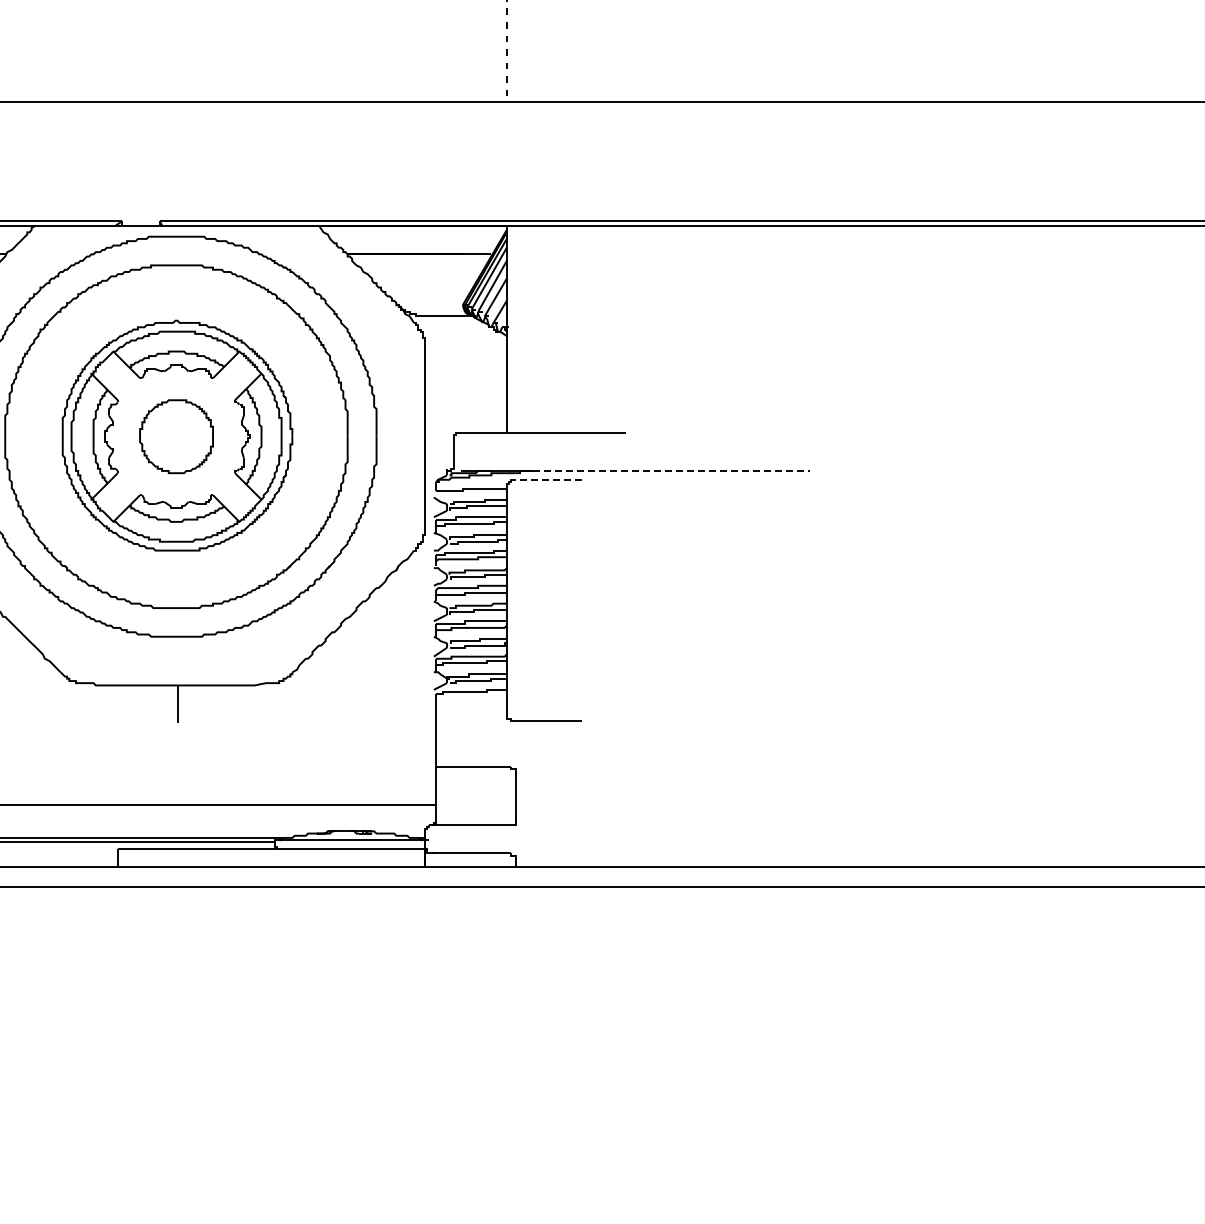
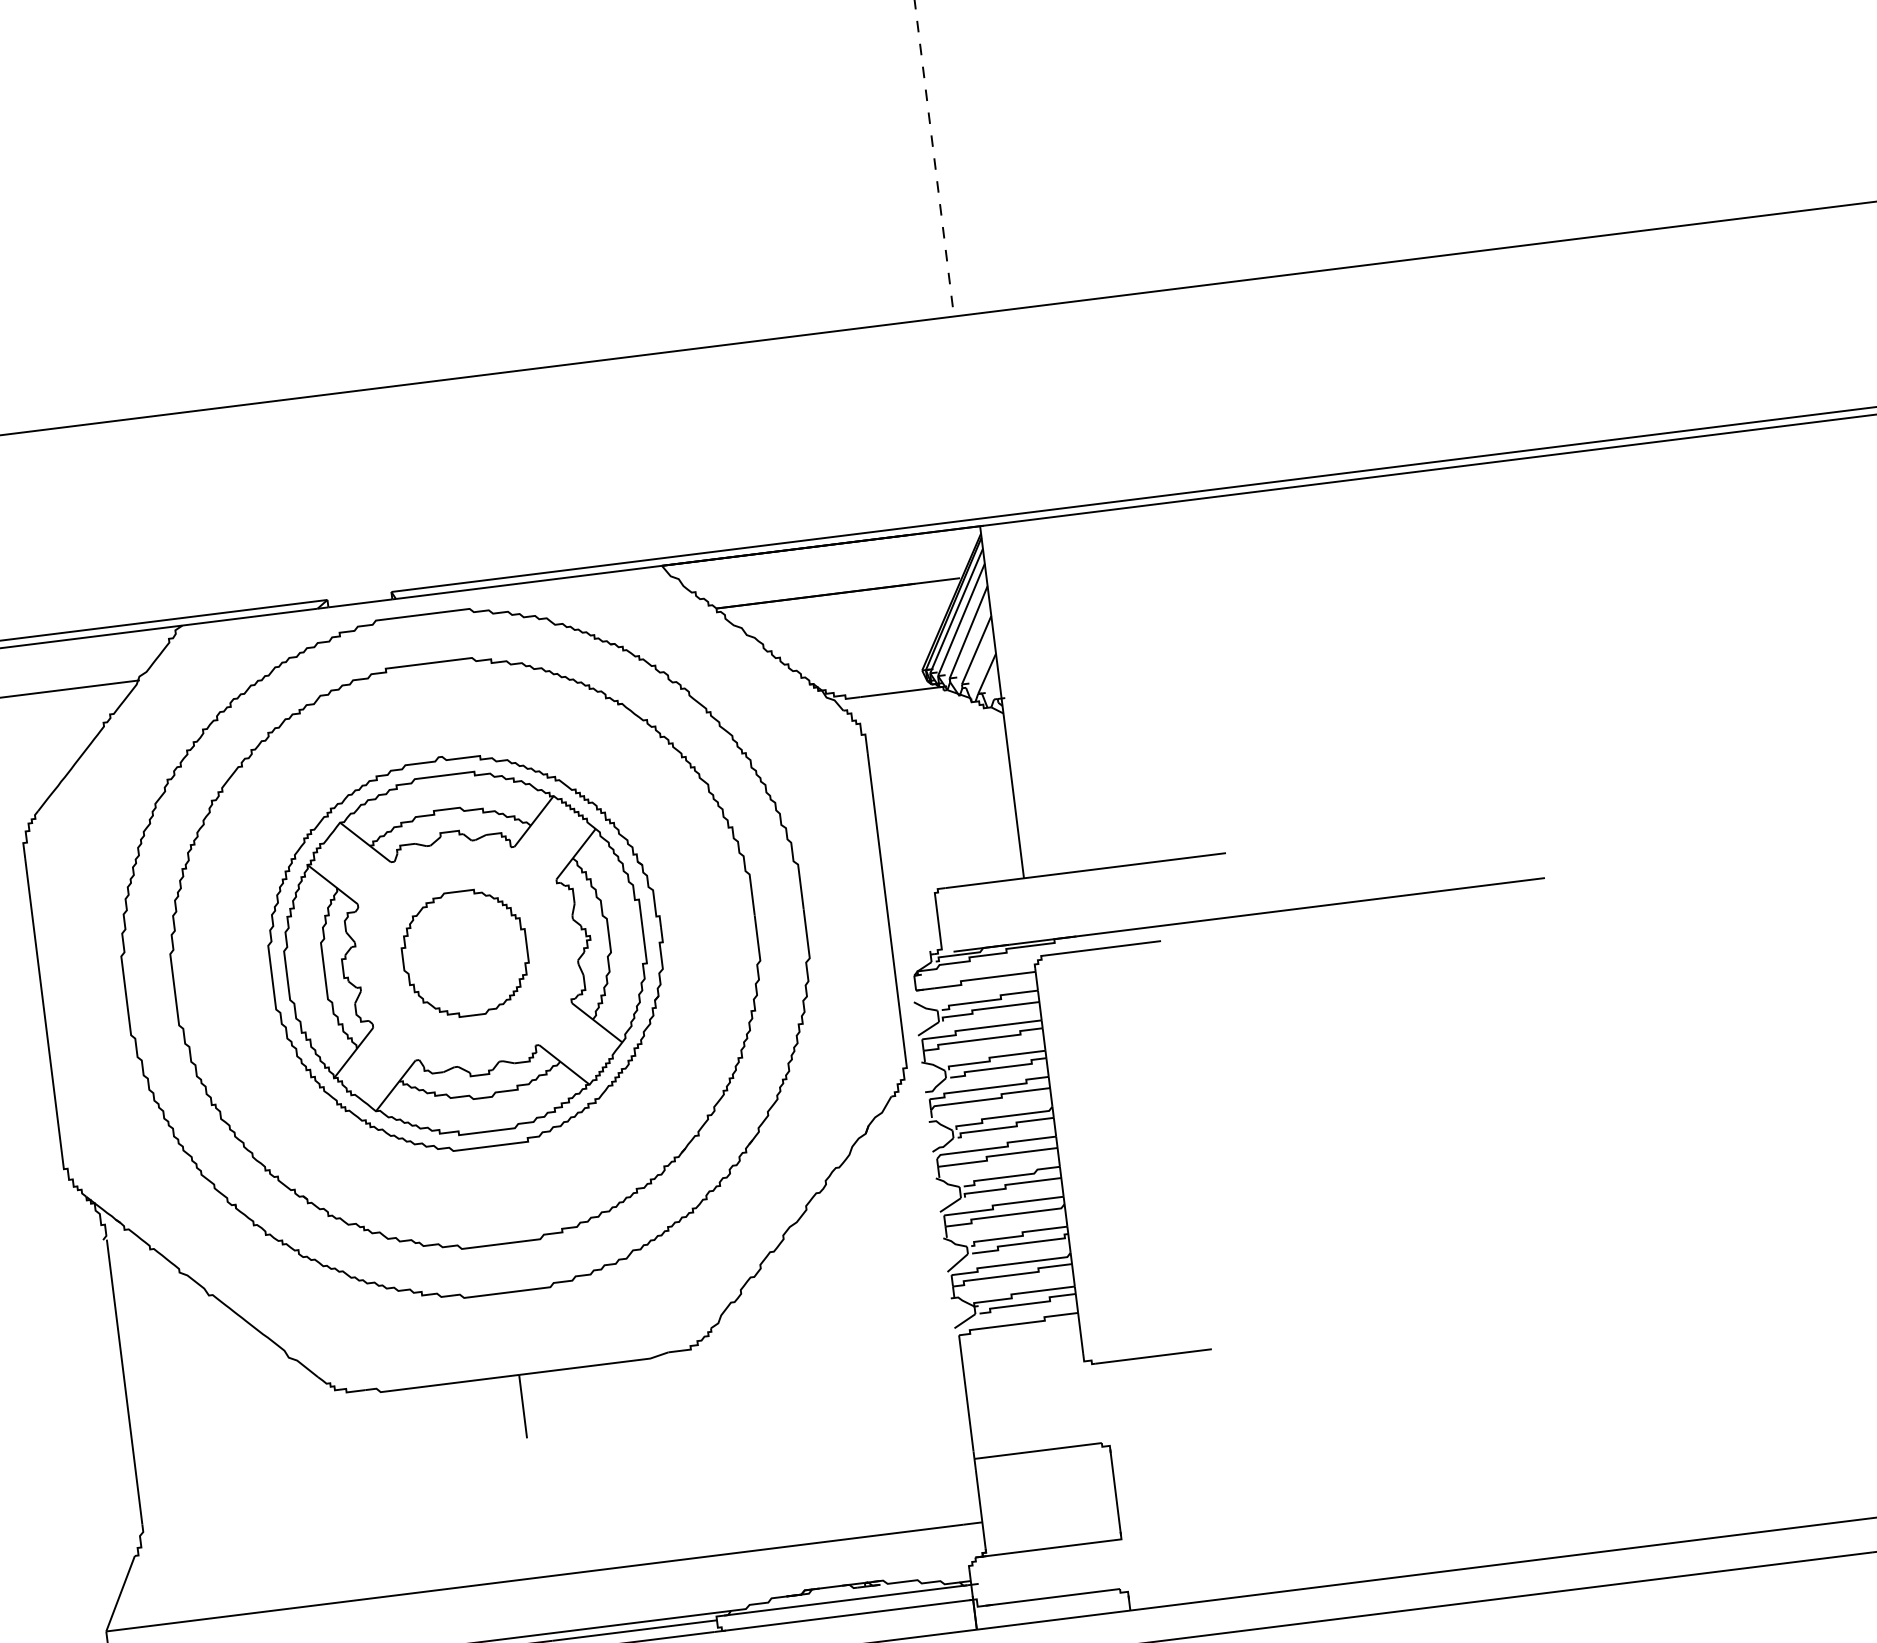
line: (671, 470) -> (1310, 906), dashed -> solid
line: (547, 479) -> (1102, 947), dashed -> solid

